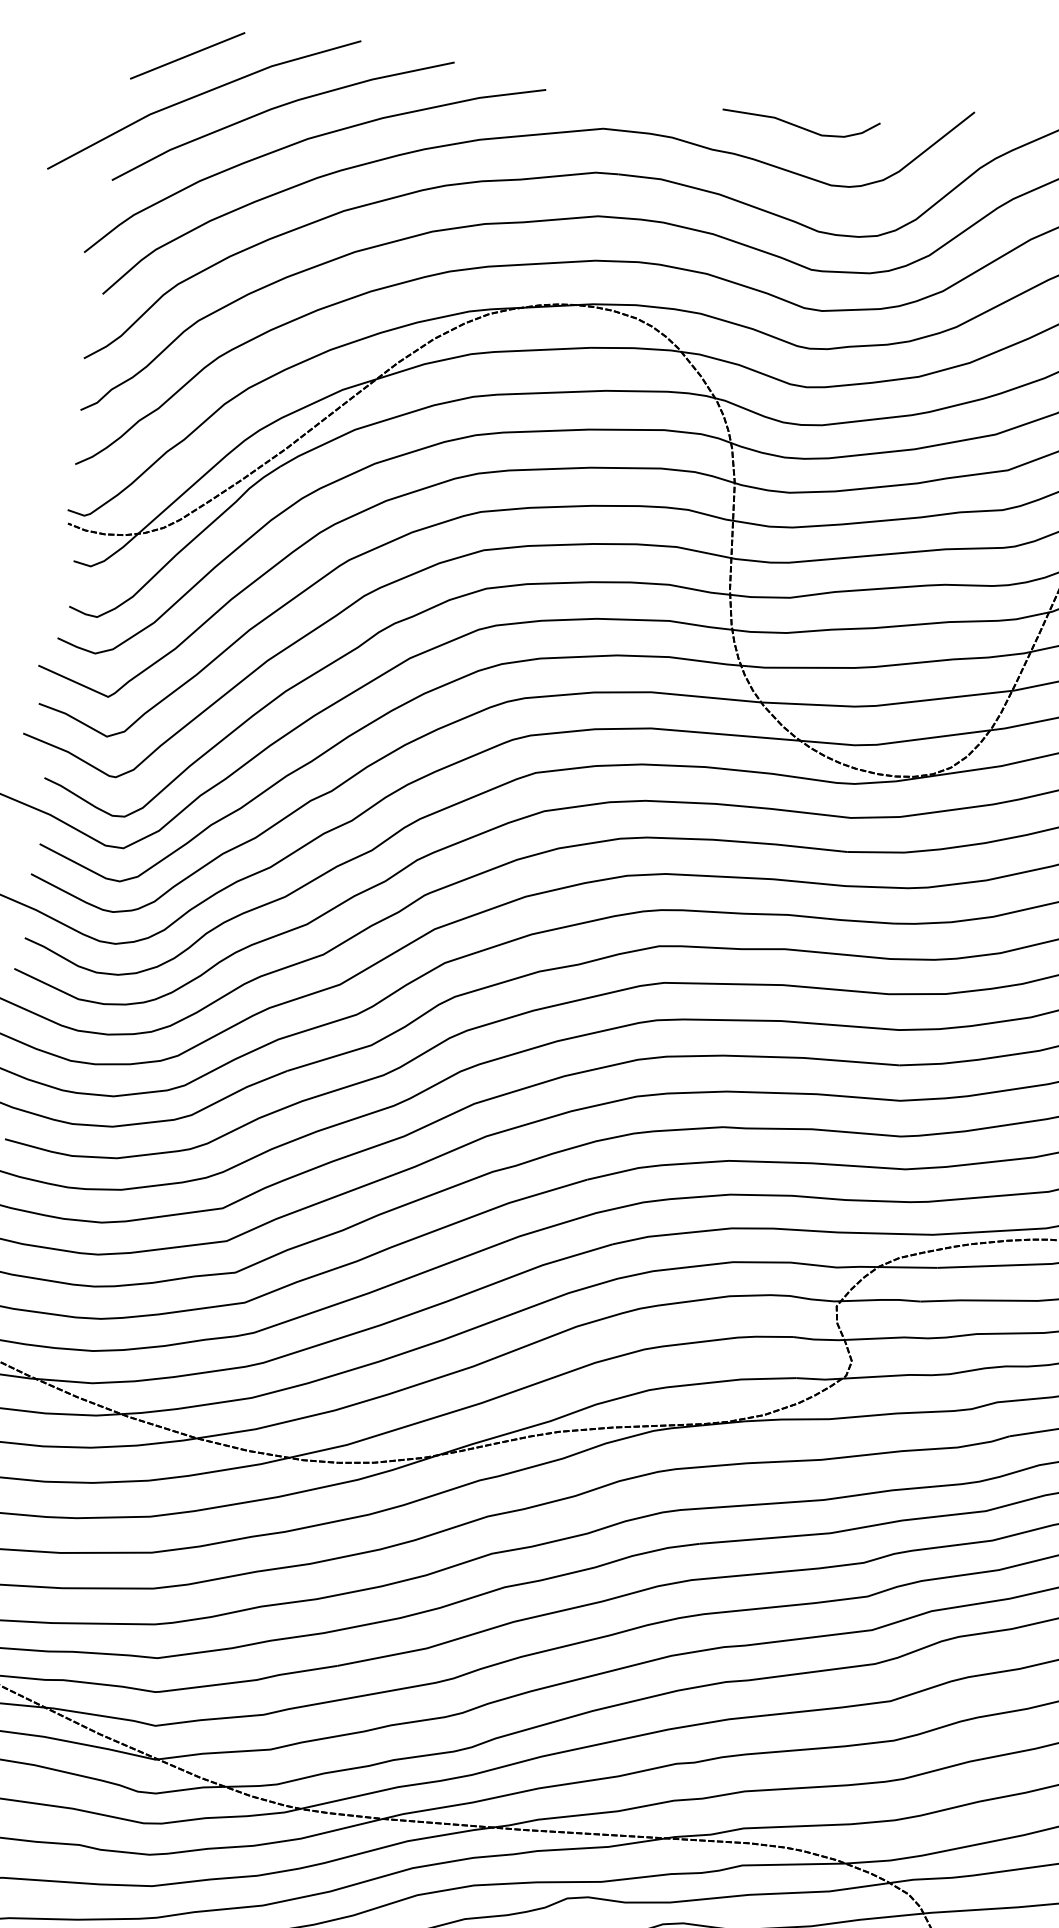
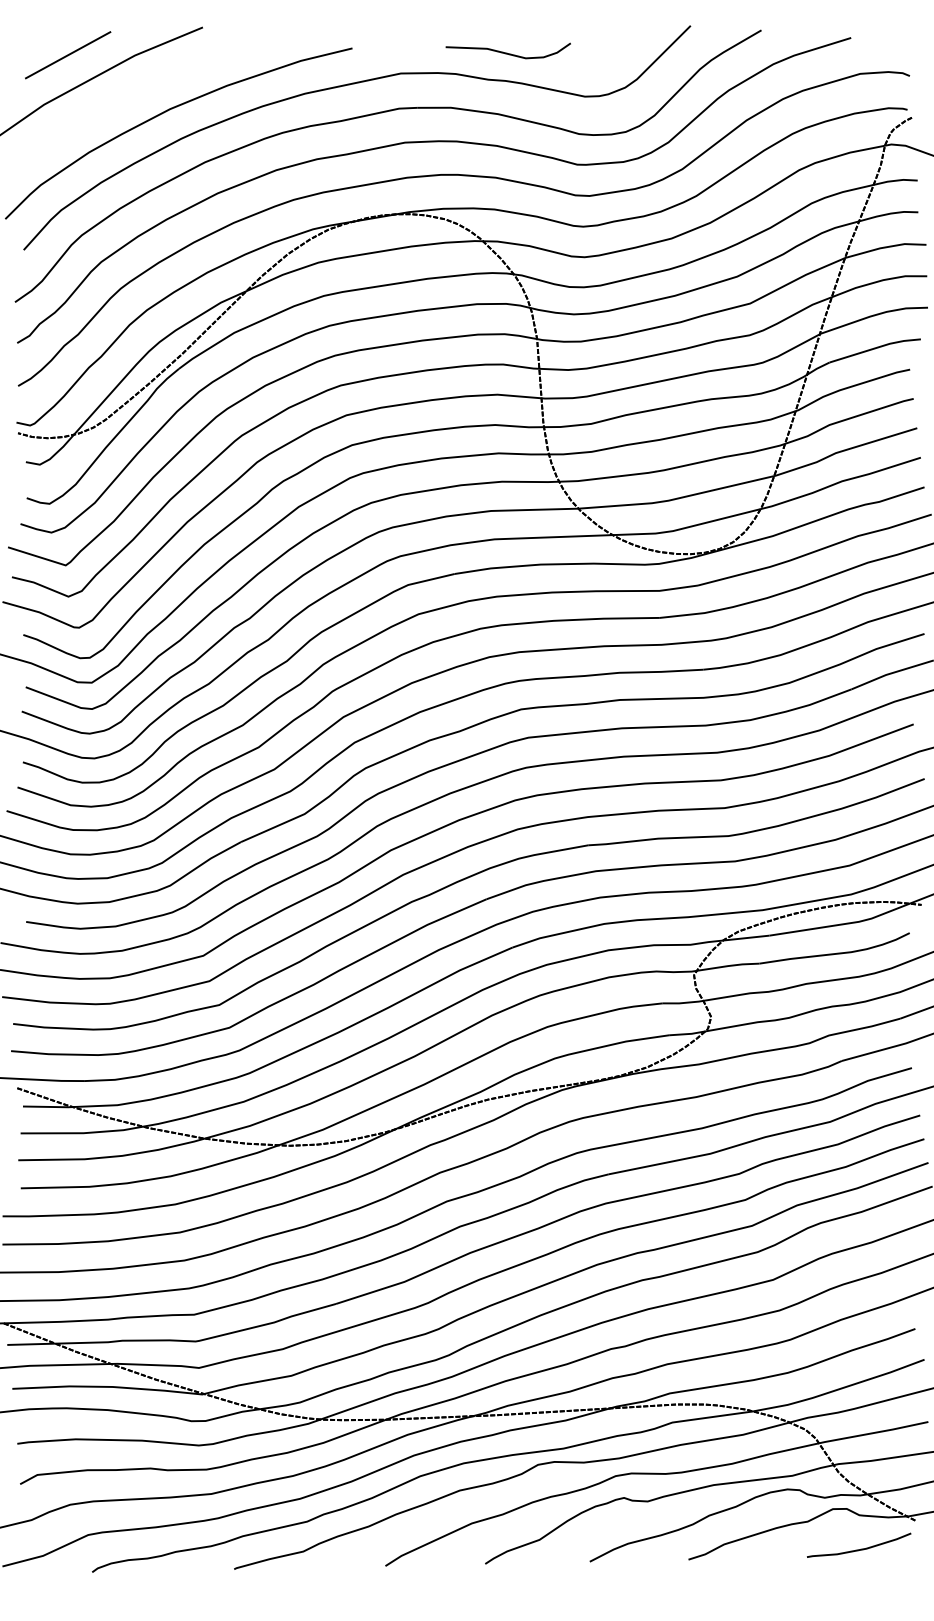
curve: (278, 107) -> (144, 87), removed
curve: (799, 125) -> (507, 52), moved

